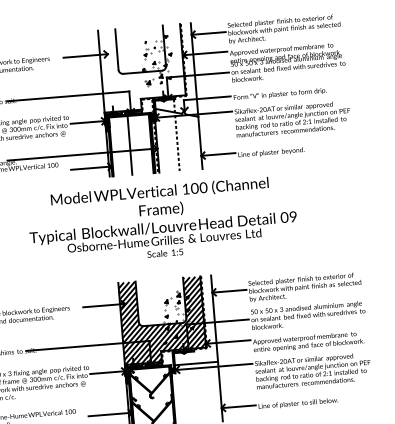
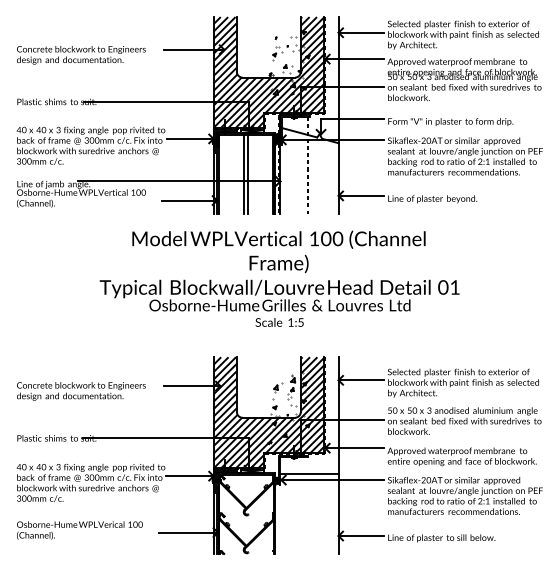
hatch: (142, 68) -> (268, 72), added
line: (133, 144) -> (248, 173), added
text: (292, 216) -> (454, 287), 09 -> 01

